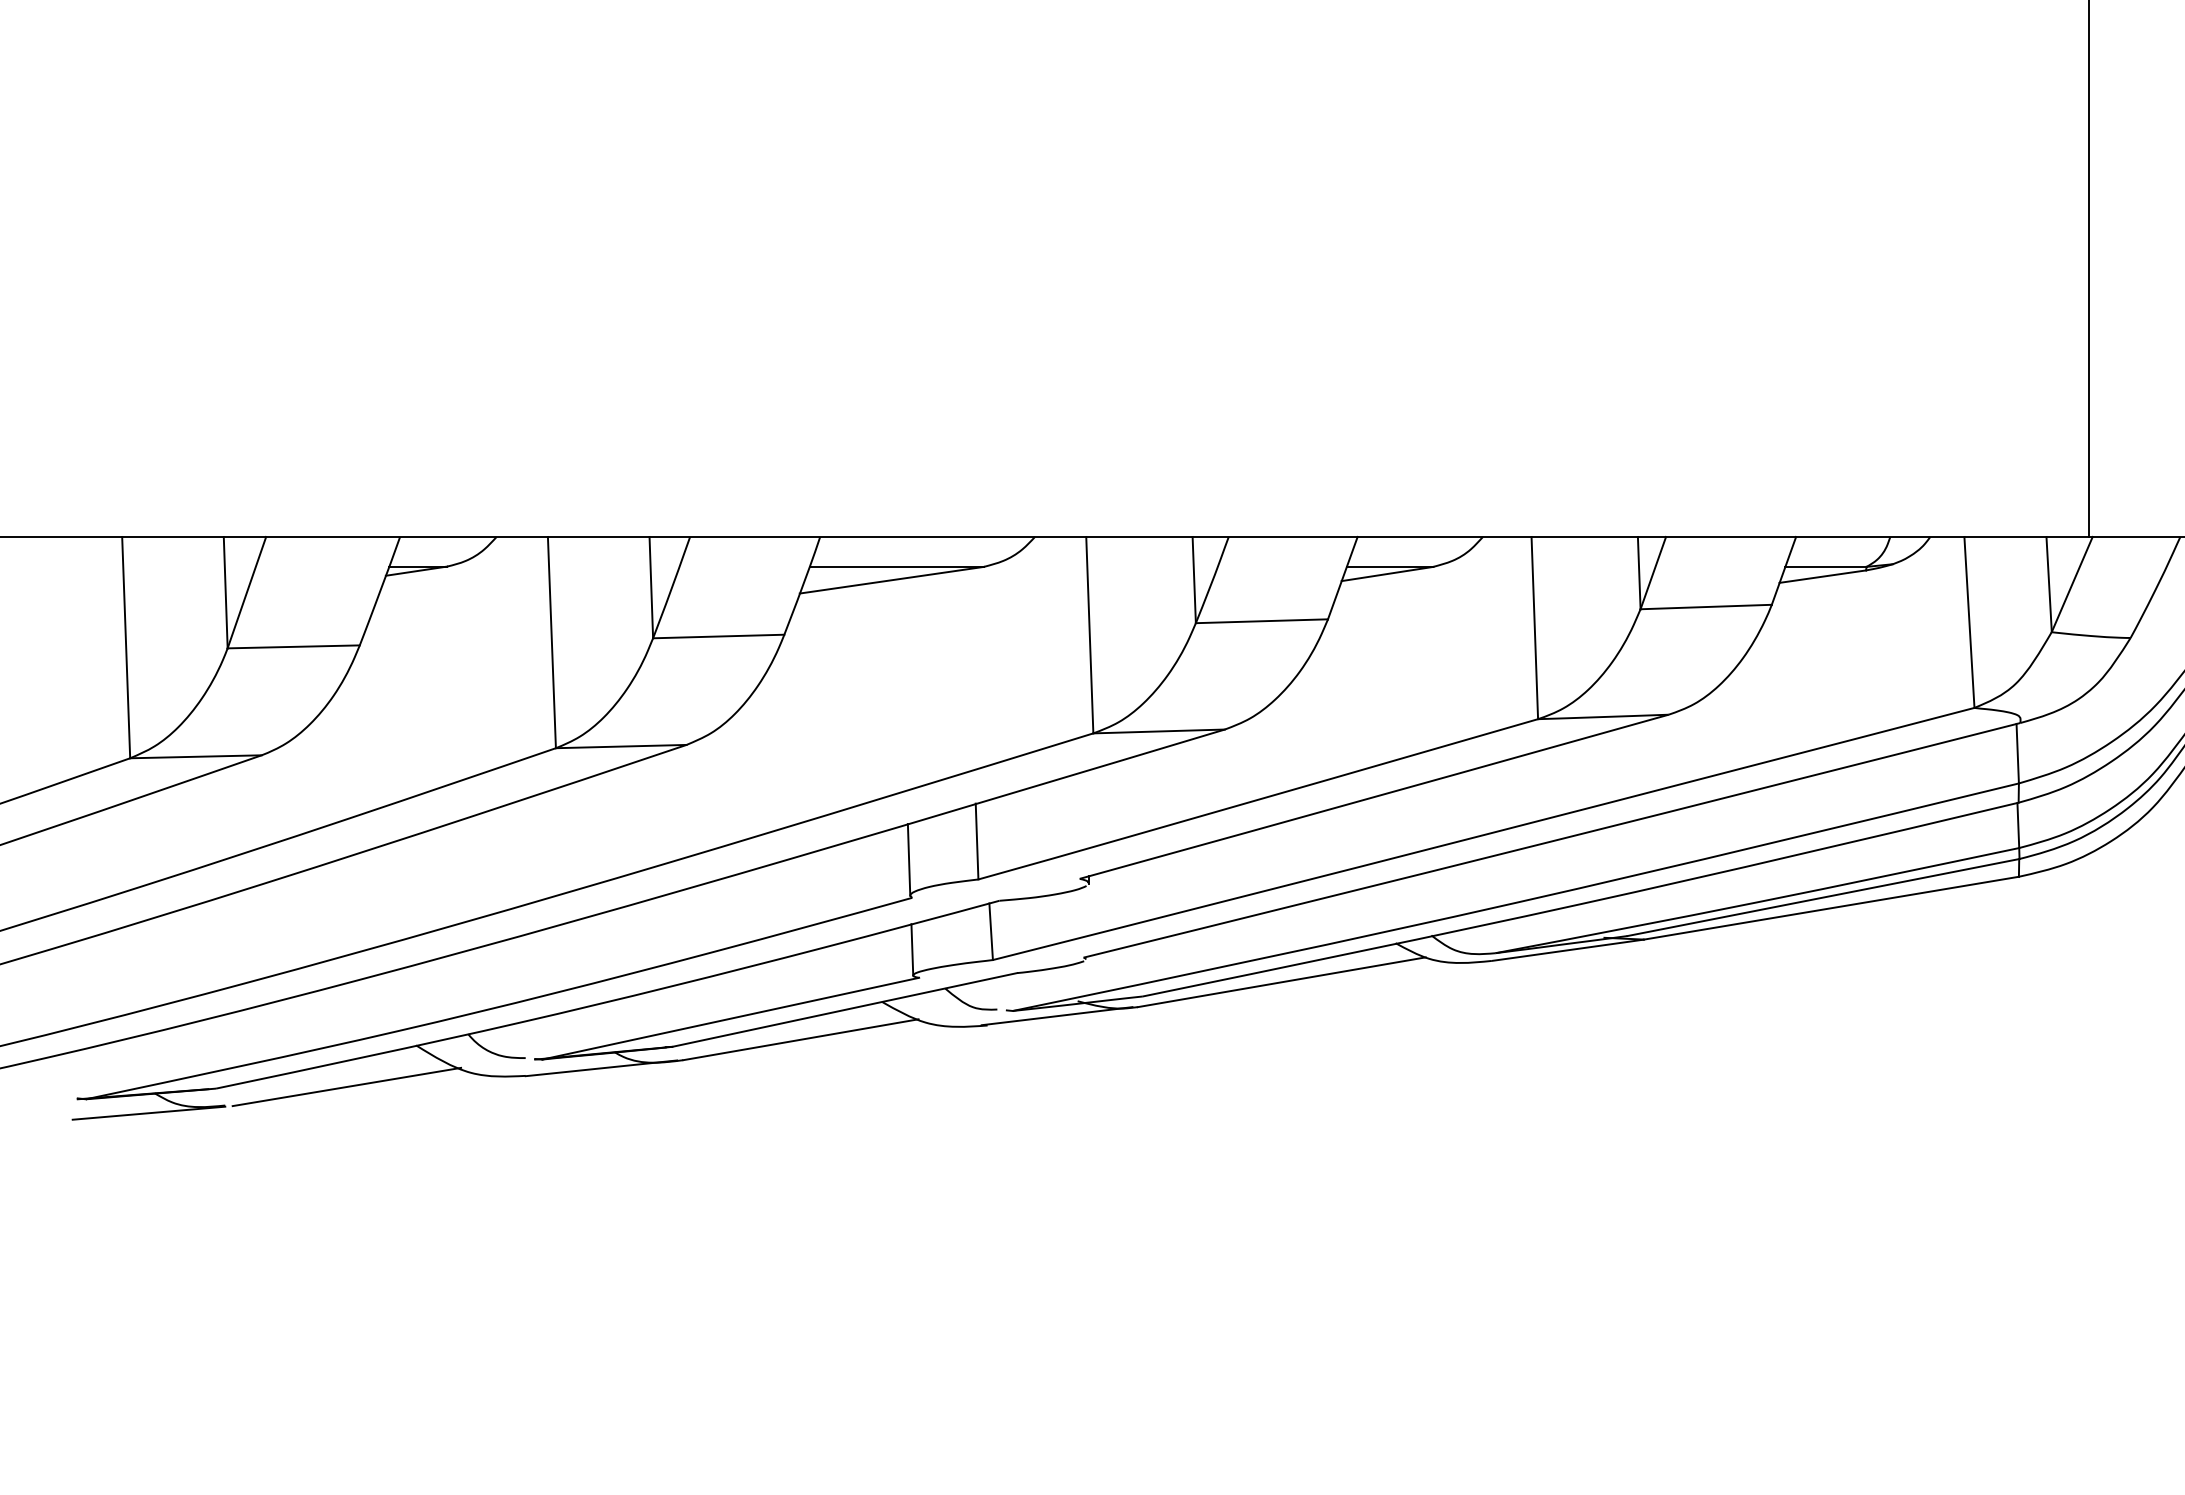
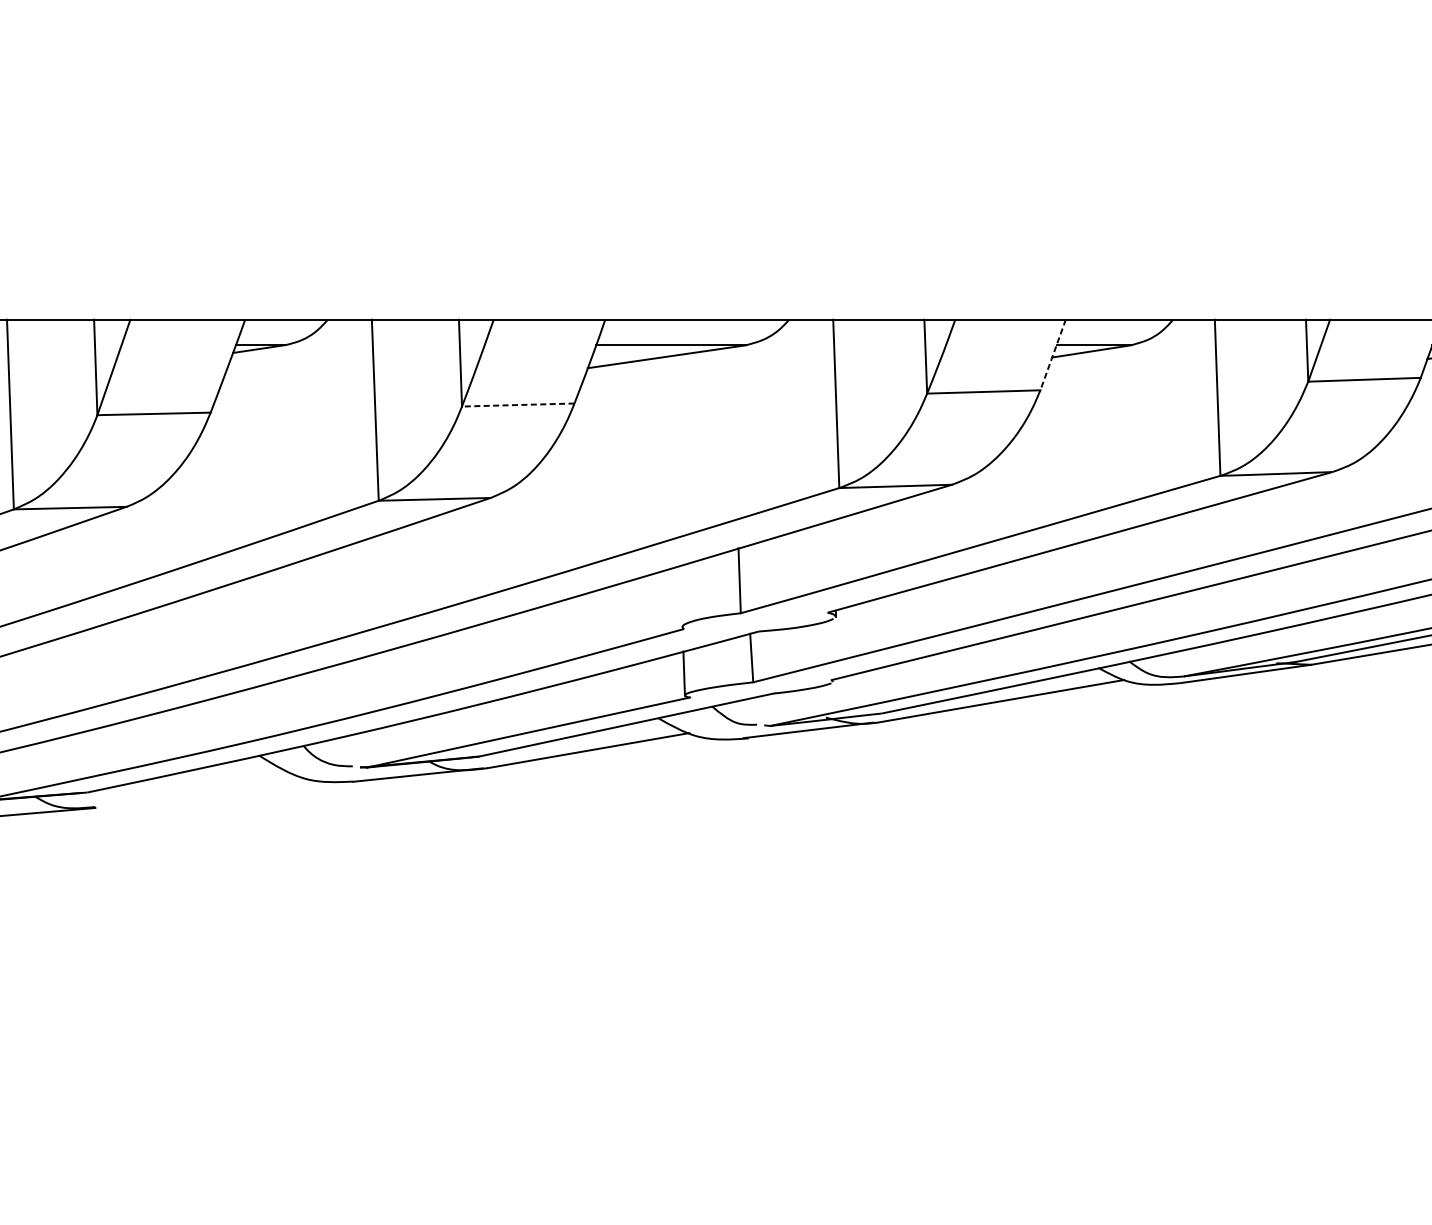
line: (1342, 578) -> (1052, 355), solid -> dashed
line: (718, 636) -> (518, 405), solid -> dashed
line: (908, 859) -> (680, 596), removed
line: (346, 1086) -> (199, 790), removed

